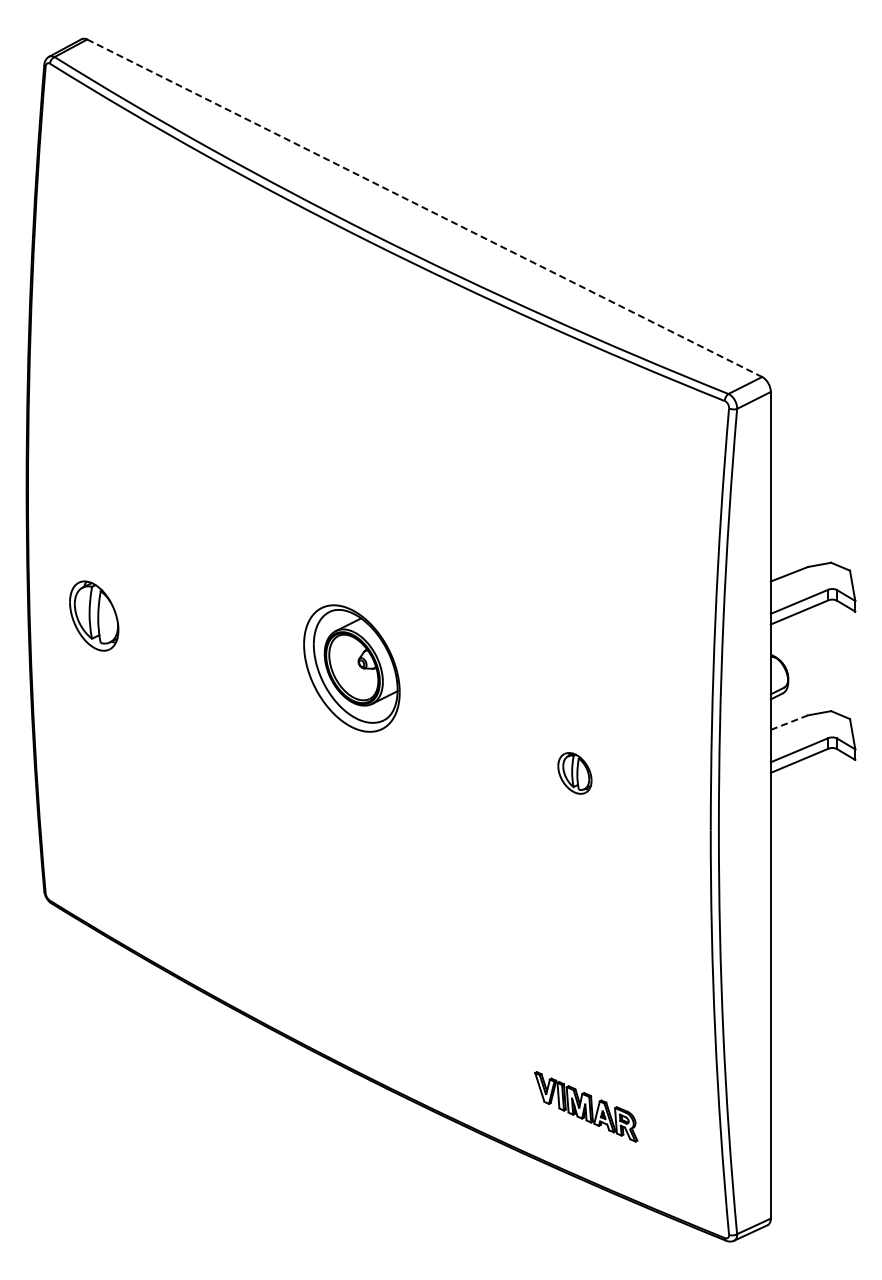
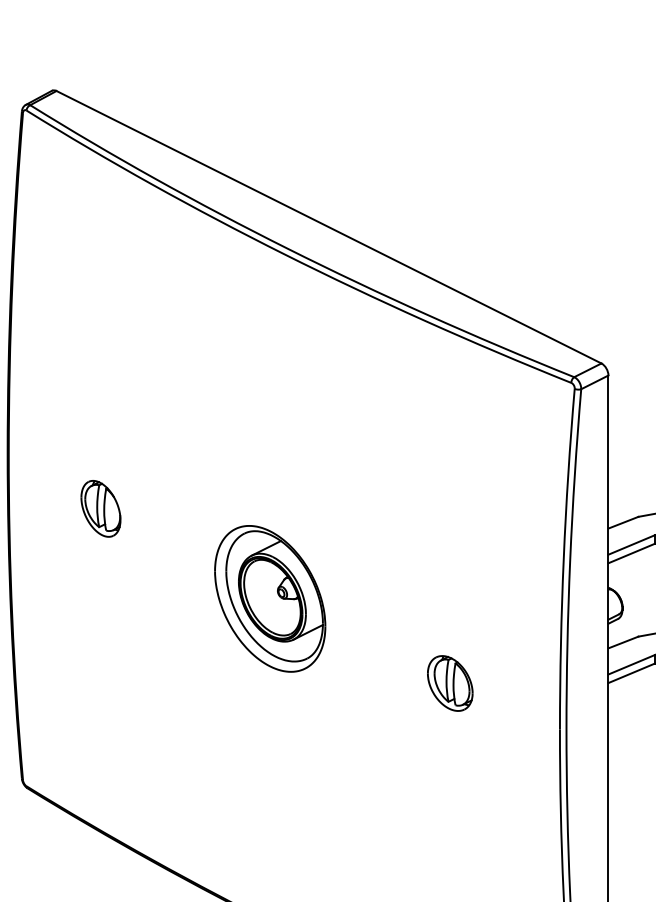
line: (425, 208) -> (329, 227), dashed -> solid
part: (94, 615) -> (101, 508), moved
part: (351, 668) -> (269, 598), size x1.43
line: (789, 722) -> (623, 642), dashed -> solid
part: (574, 773) -> (449, 683), size x1.67

